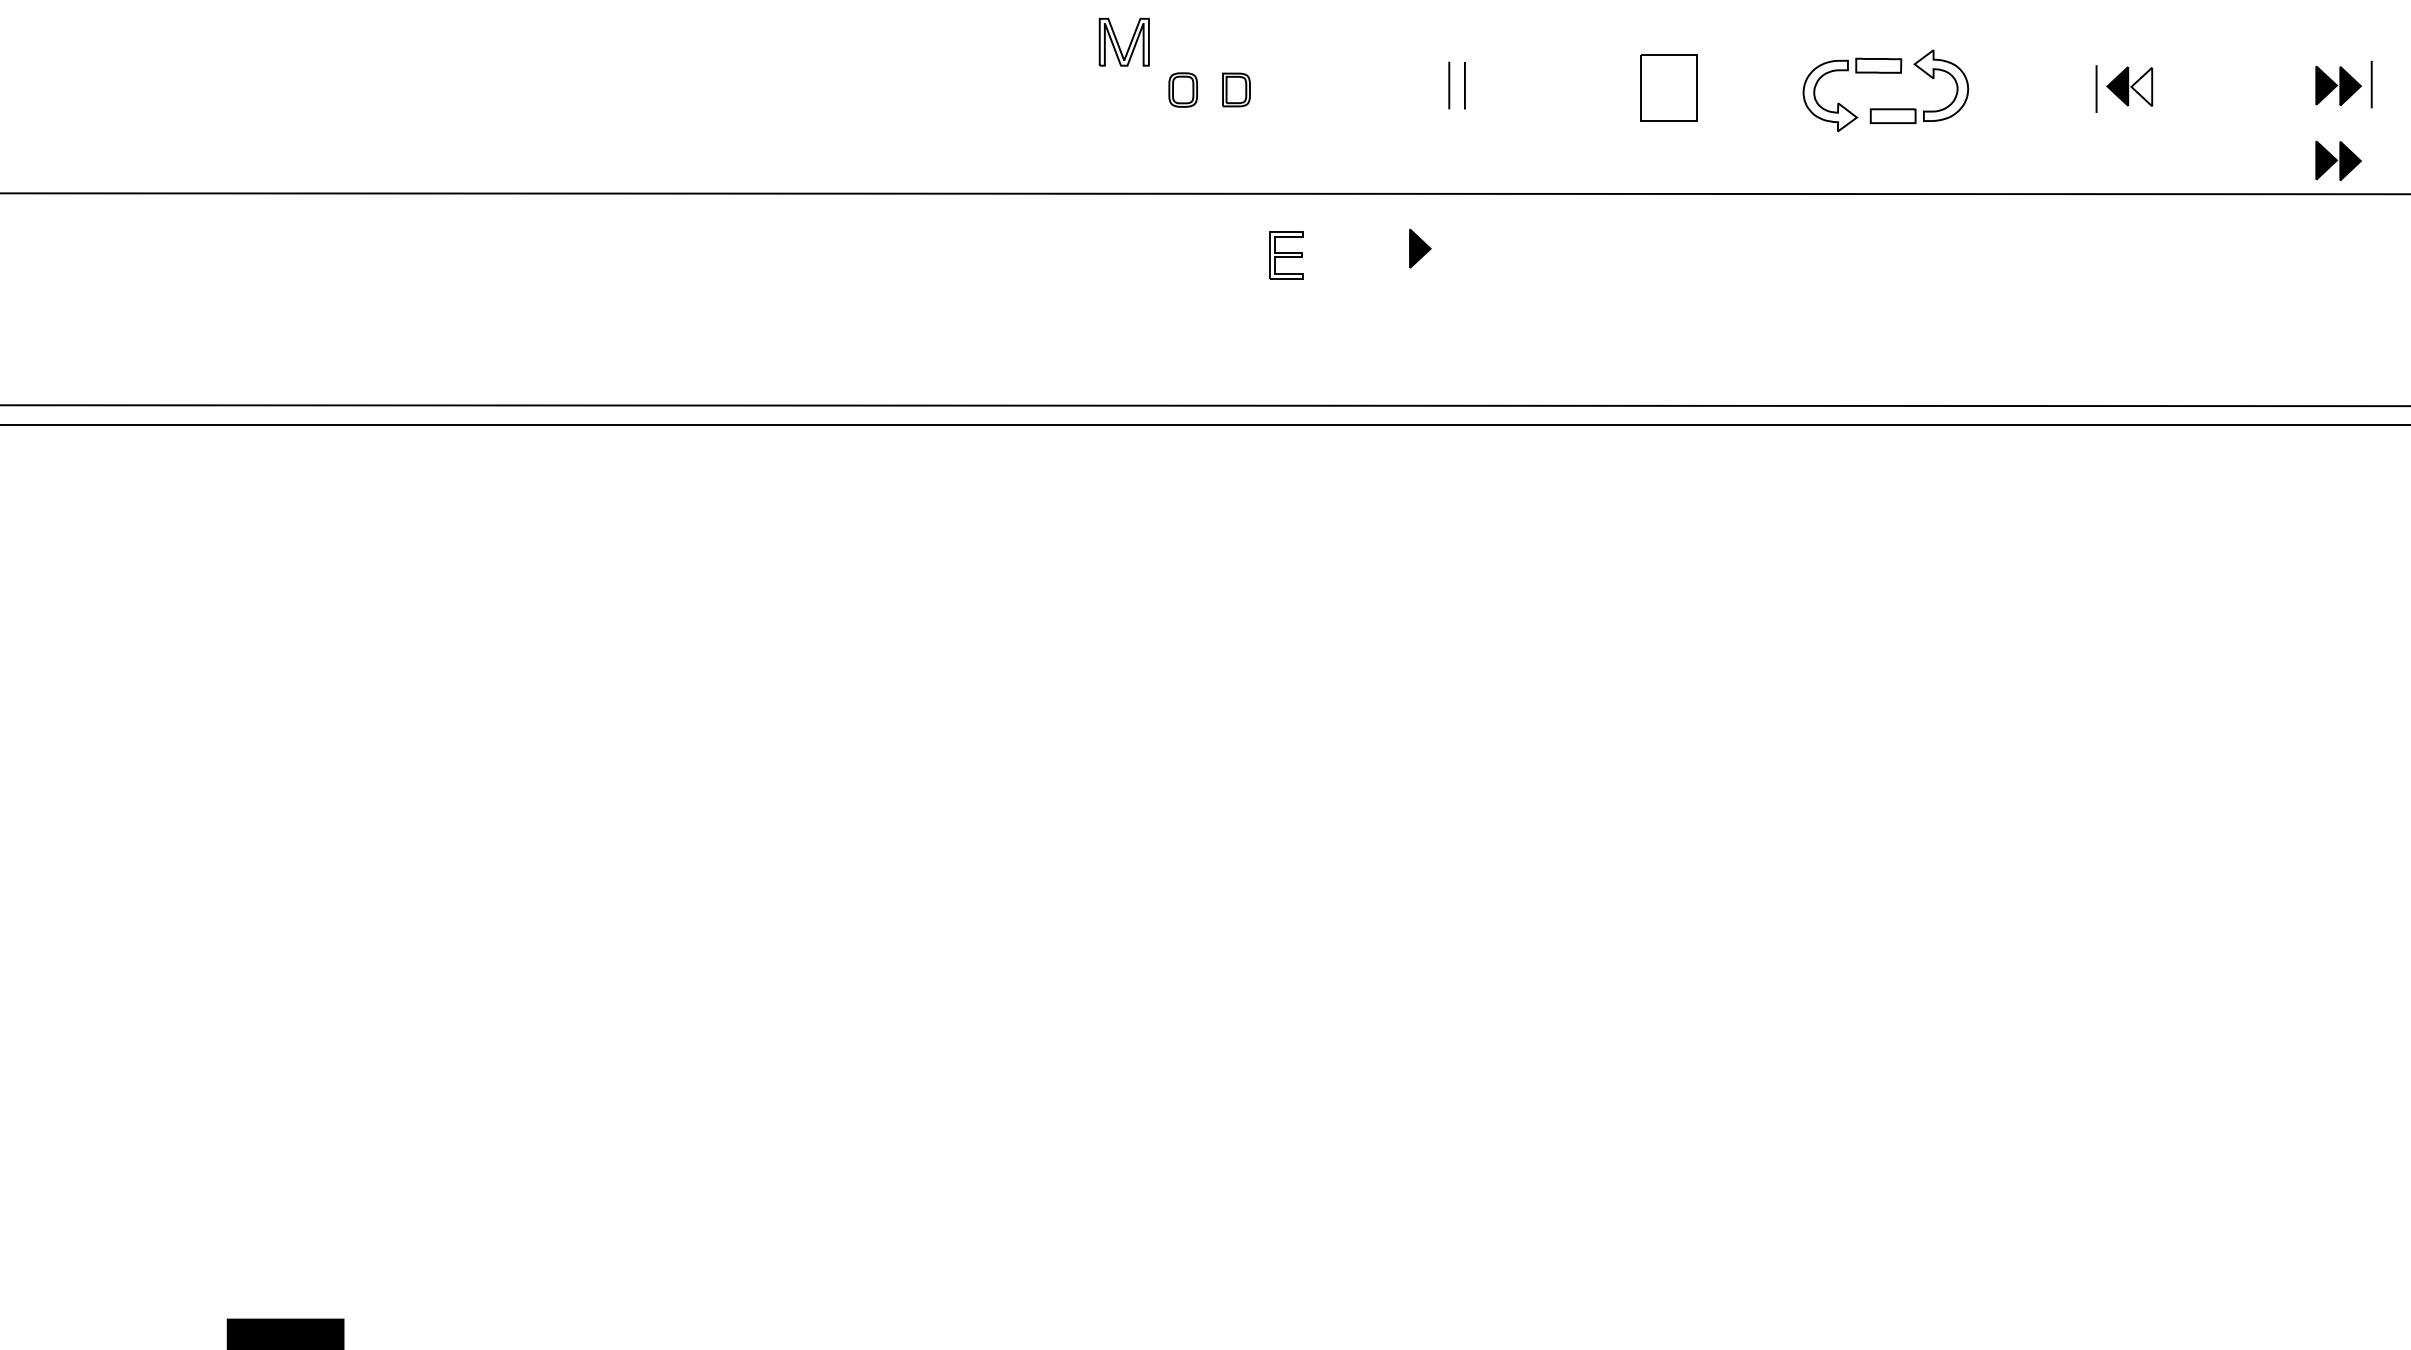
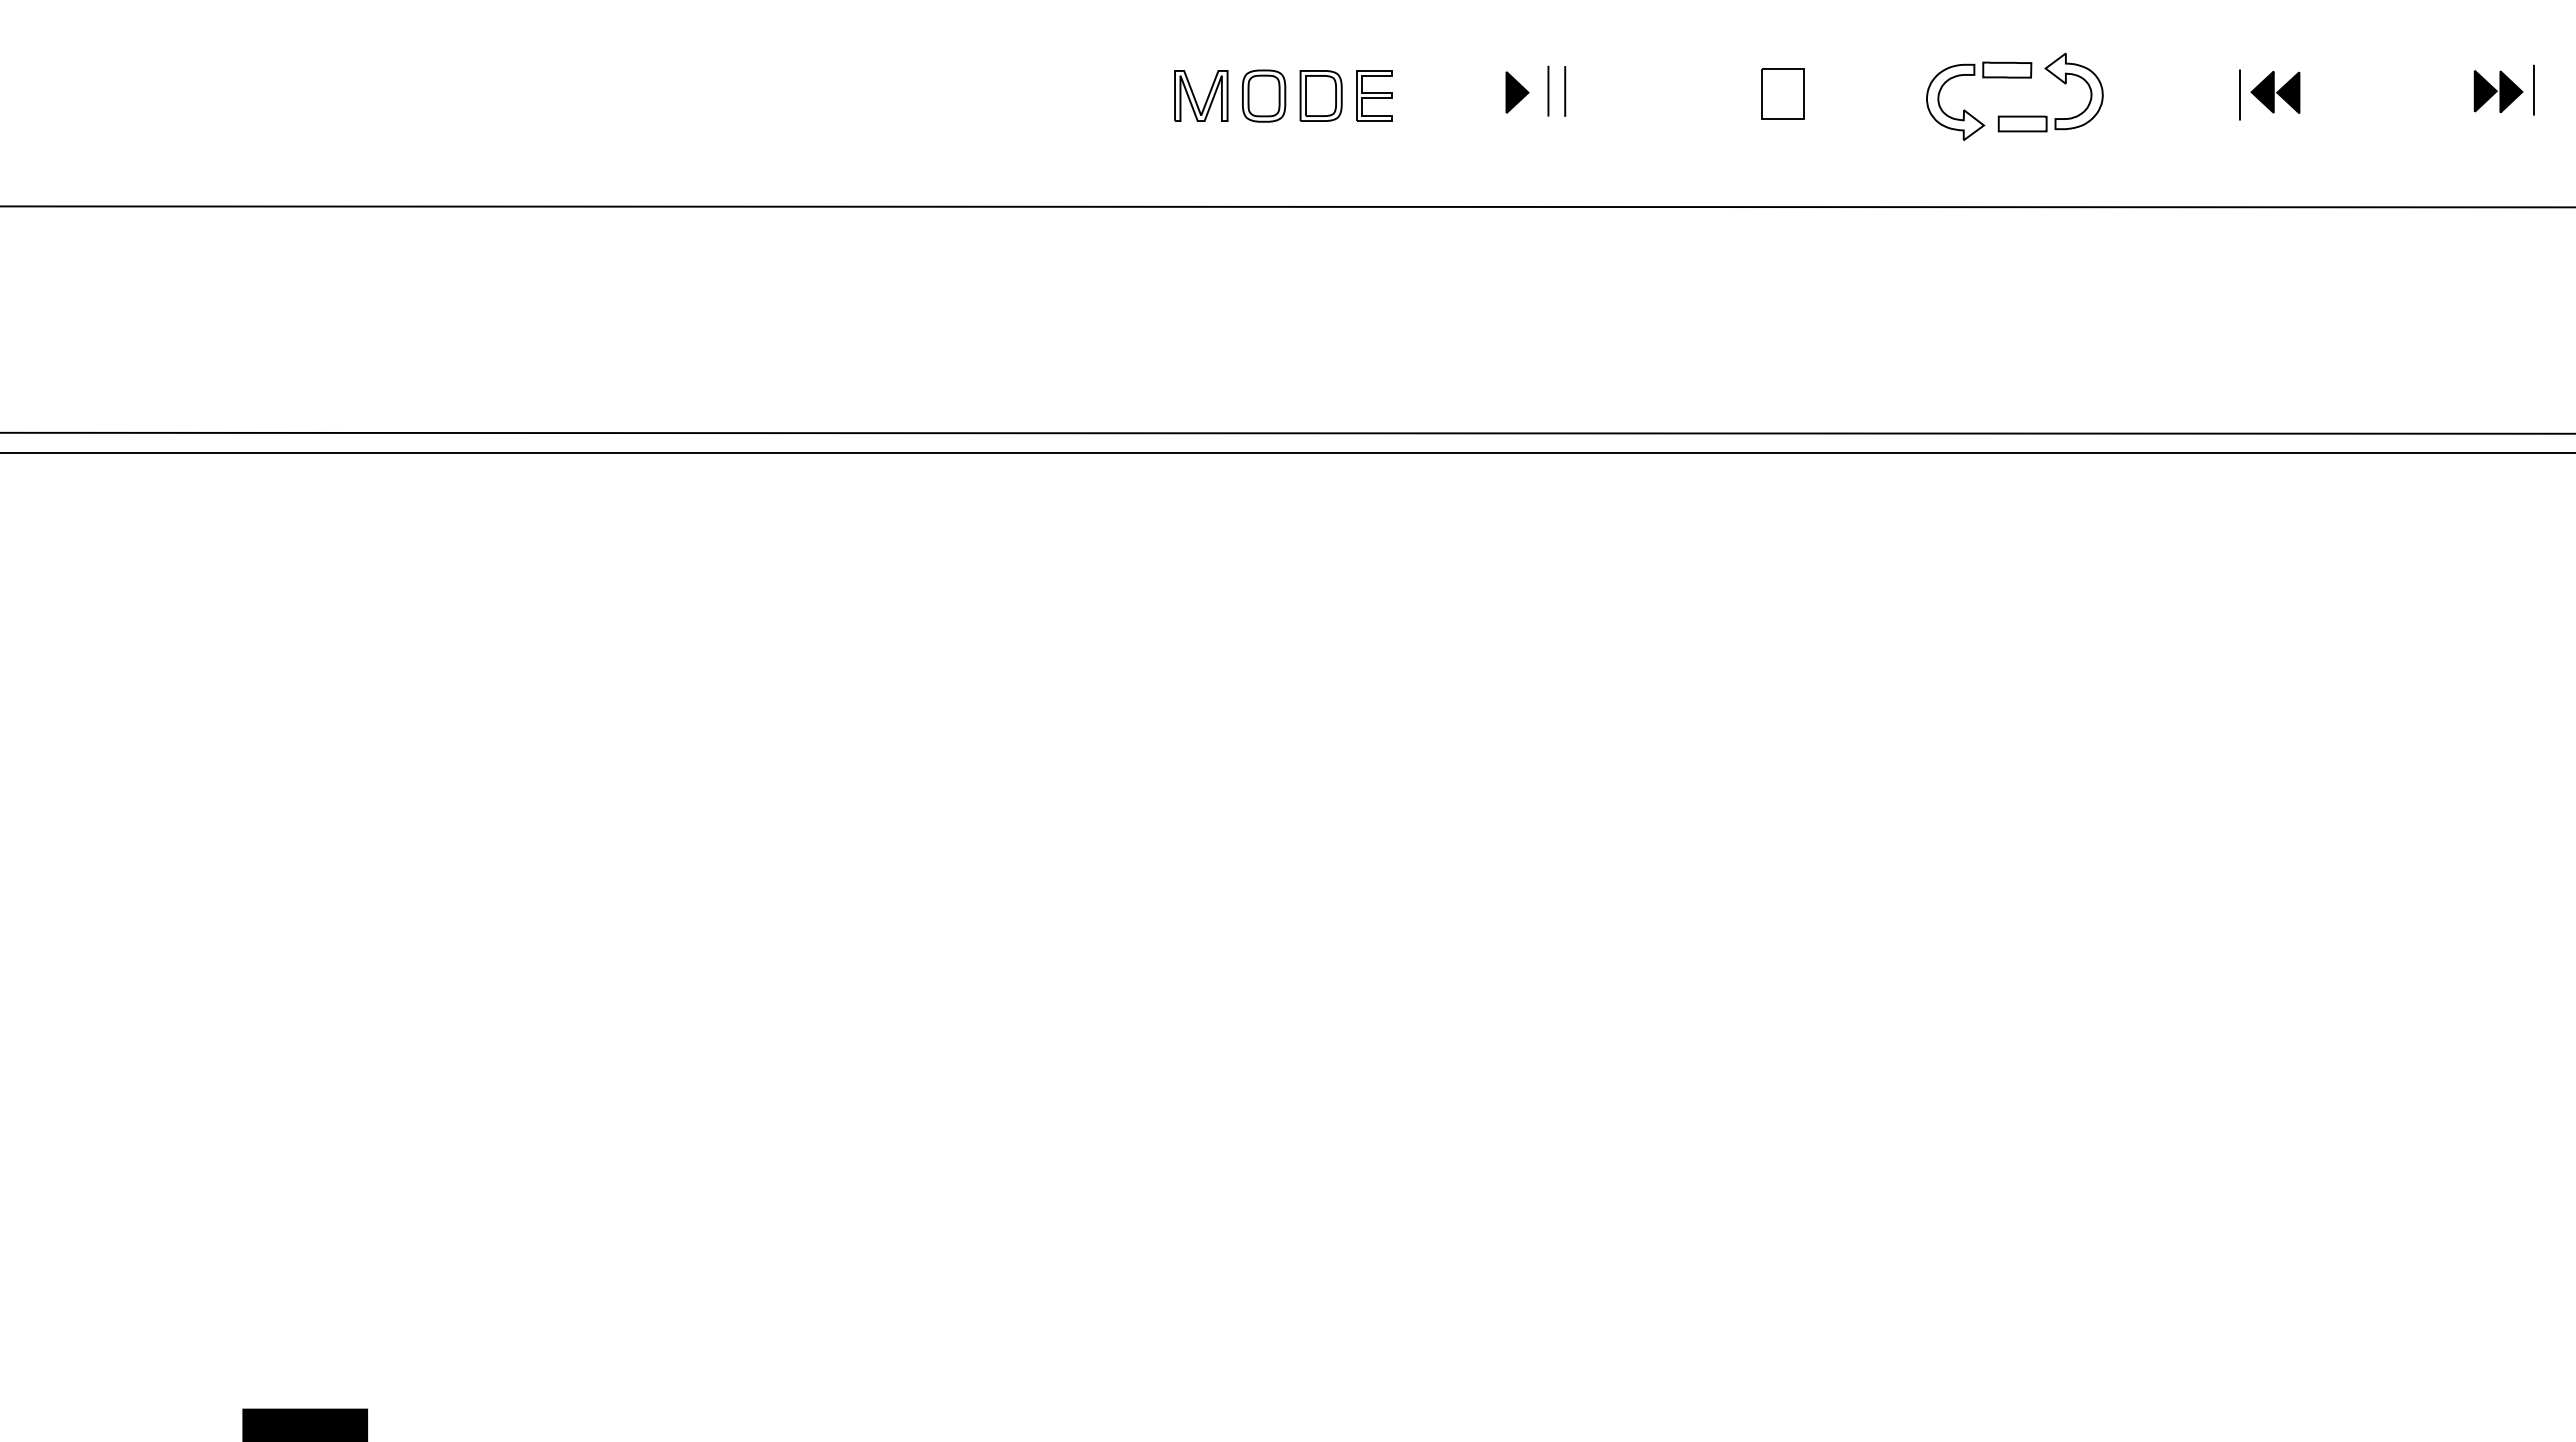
part: (1124, 41) -> (1201, 95), moved
fill: (2141, 86) -> (2288, 92), added
part: (1668, 87) -> (1782, 93), size x0.71
part: (1183, 89) -> (1264, 95), size x1.43
part: (1235, 89) -> (1320, 95), size x1.43
part: (2338, 160) -> (2498, 171), removed
part: (1420, 248) -> (1517, 92), moved
part: (1286, 255) -> (1374, 95), moved

